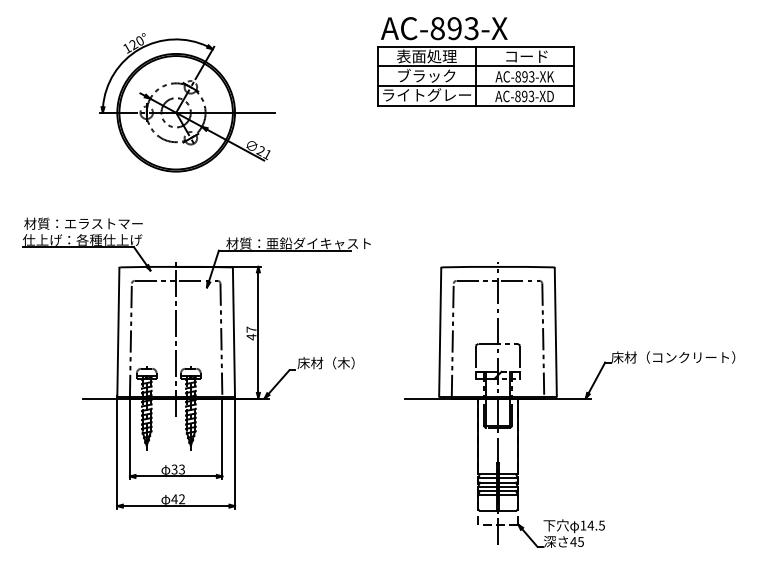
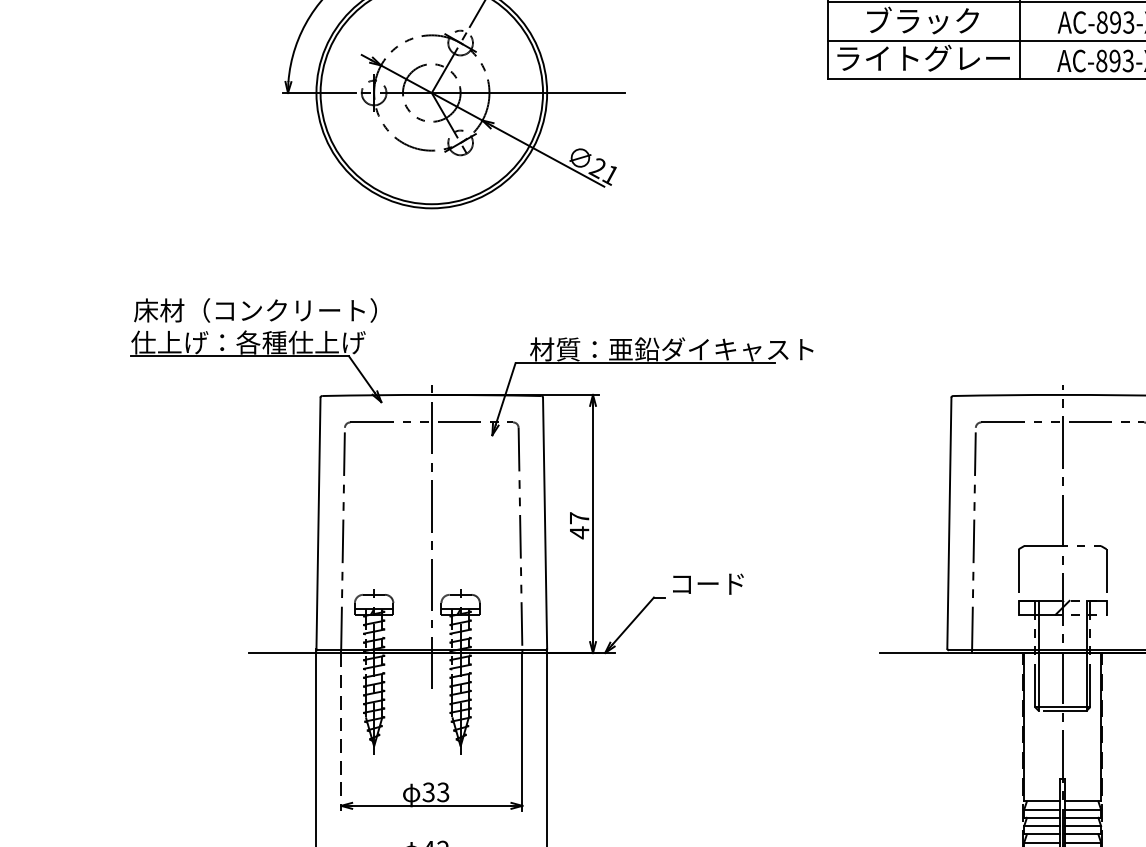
text: (86, 223) -> (256, 310), 材質：エラストマー -> 床材（コンクリート）
text: (325, 363) -> (724, 584), 床材（木） -> コード
line: (129, 439) -> (340, 733), solid -> dashed

